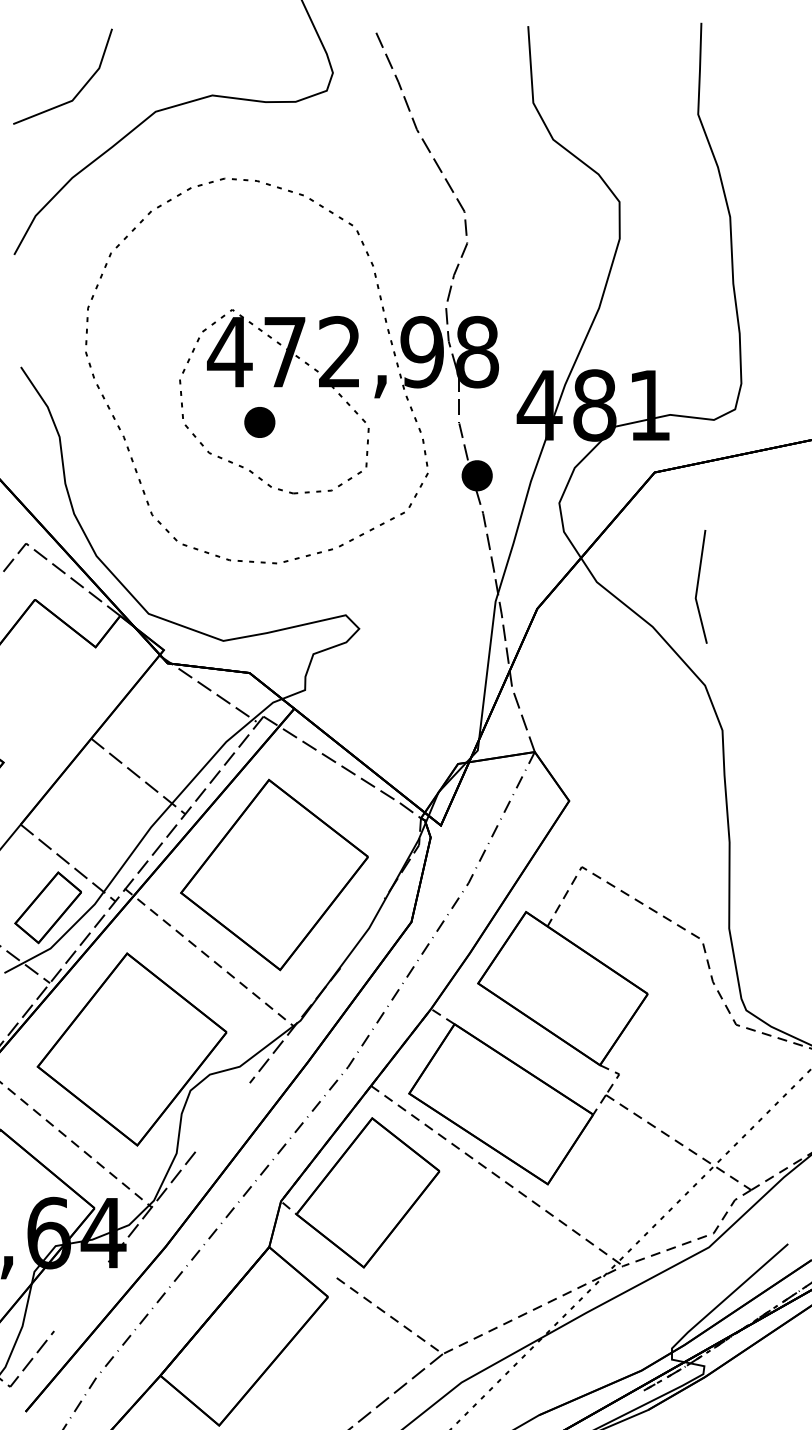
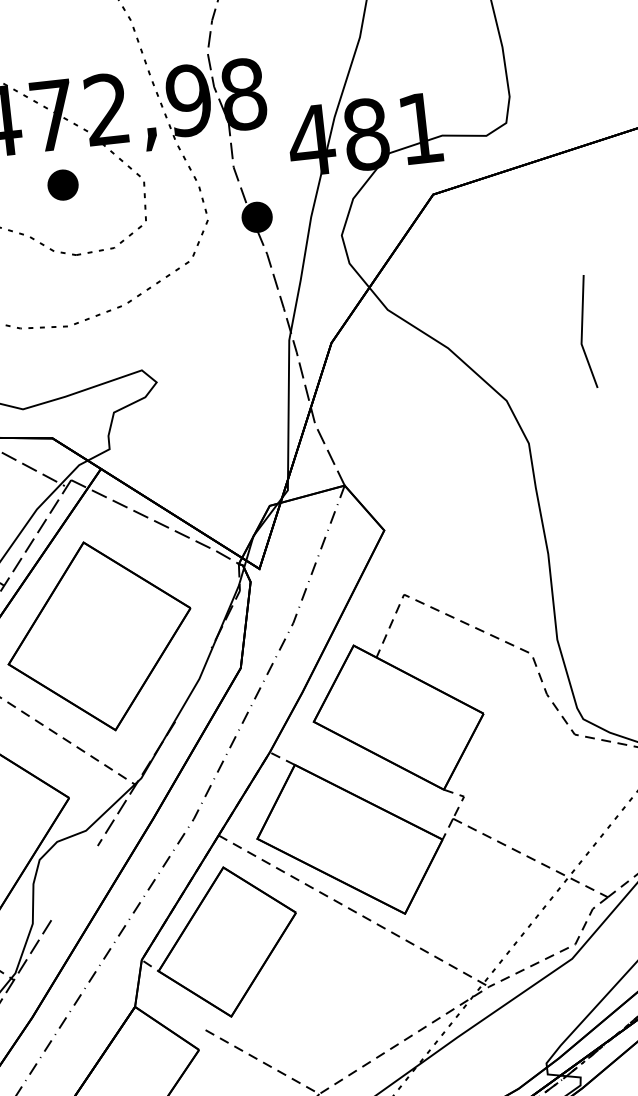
part: (259, 422) -> (62, 185), moved
line: (698, 586) -> (583, 331), moved

